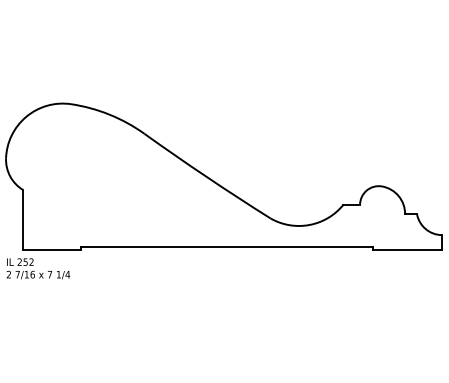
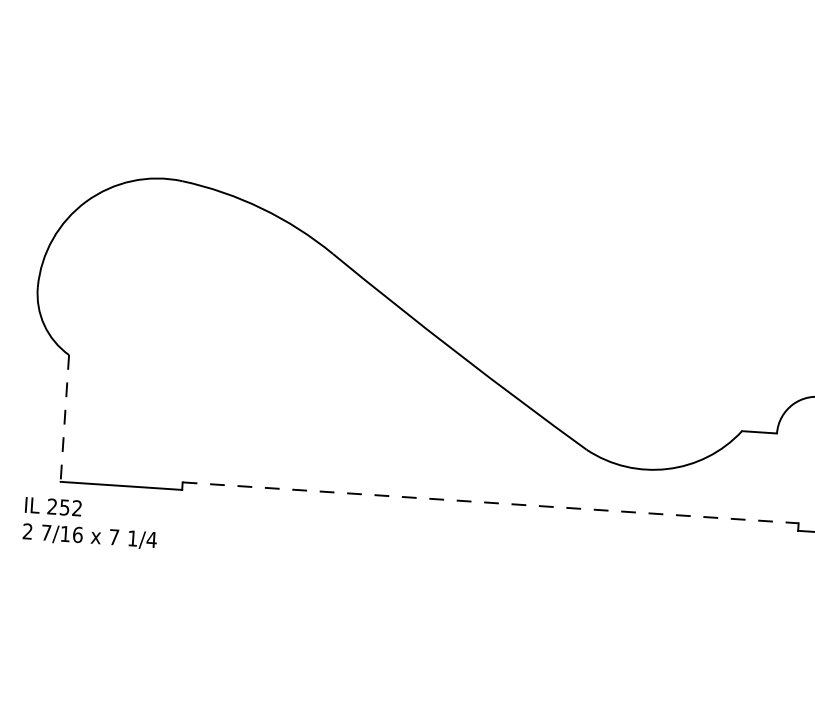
line: (22, 220) -> (63, 419), solid -> dashed
line: (227, 246) -> (491, 502), solid -> dashed

